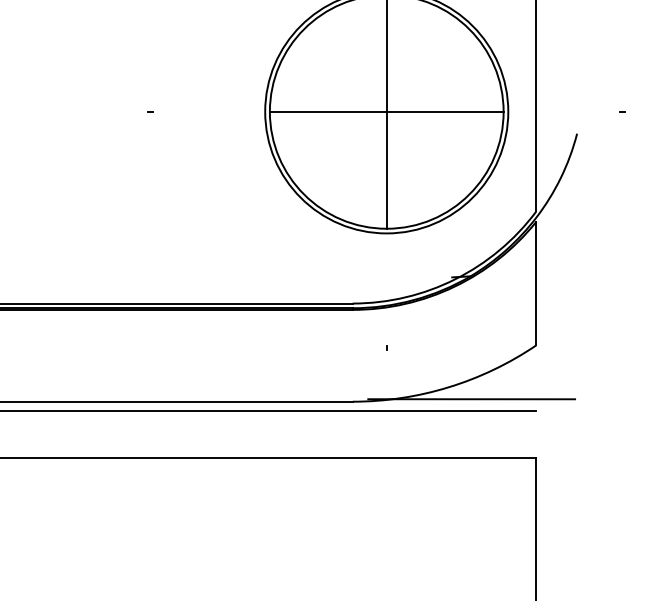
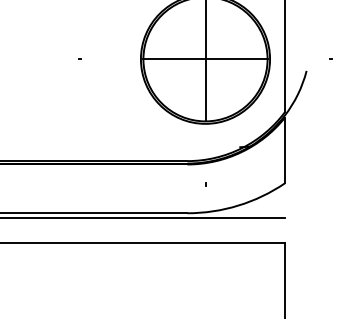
line: (471, 398) -> (250, 211), removed

